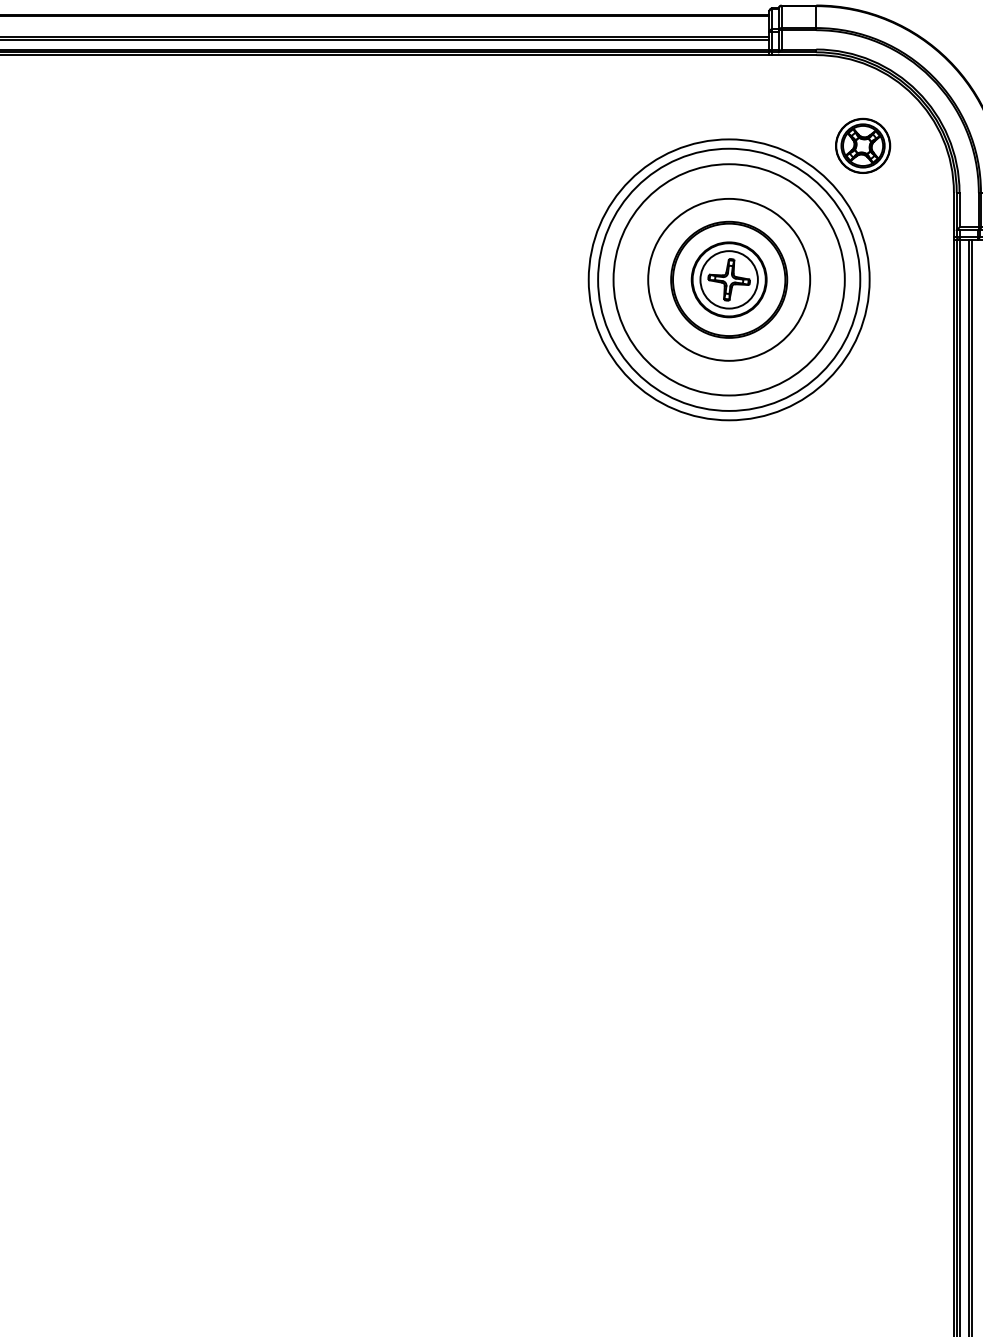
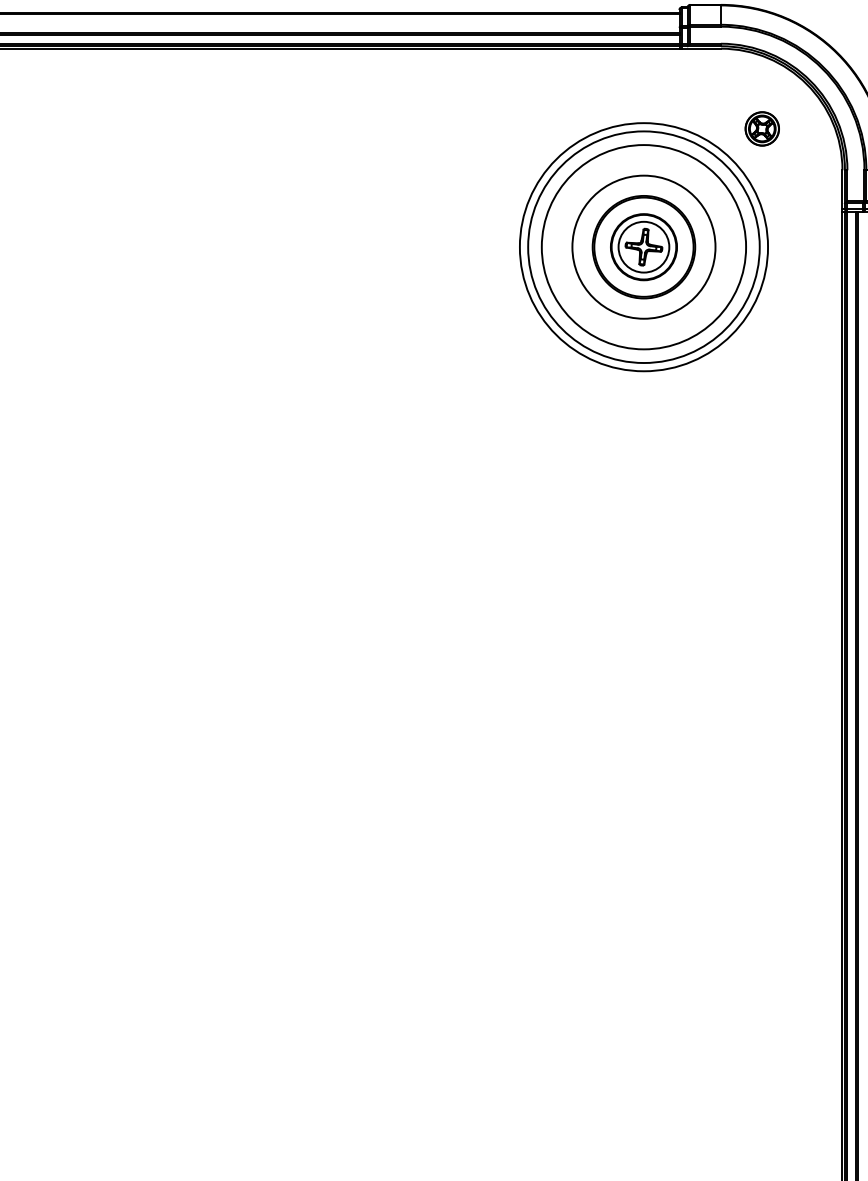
part: (863, 145) -> (762, 128), size x0.7

